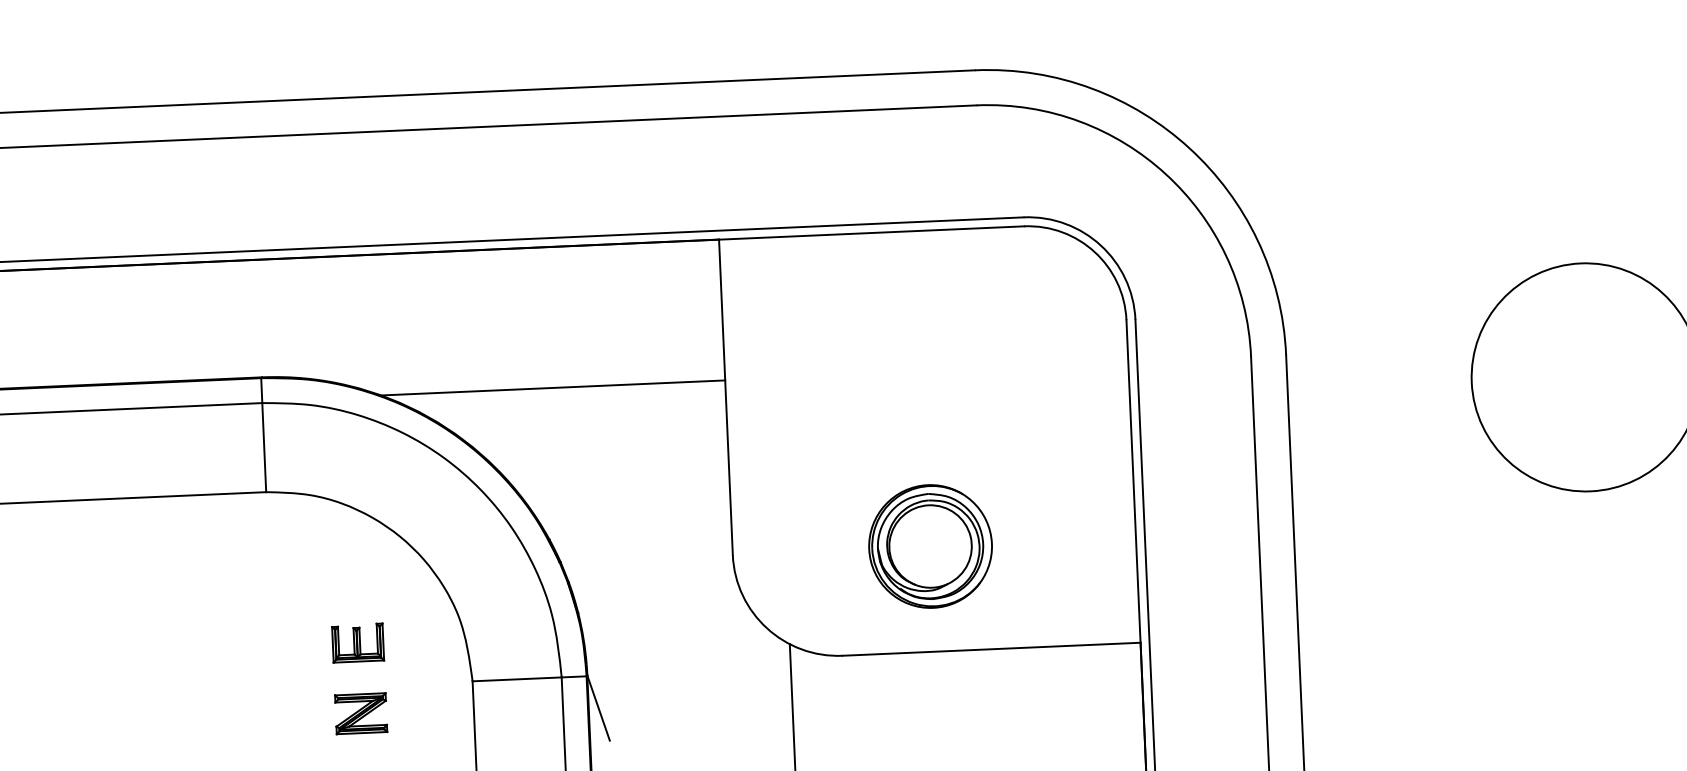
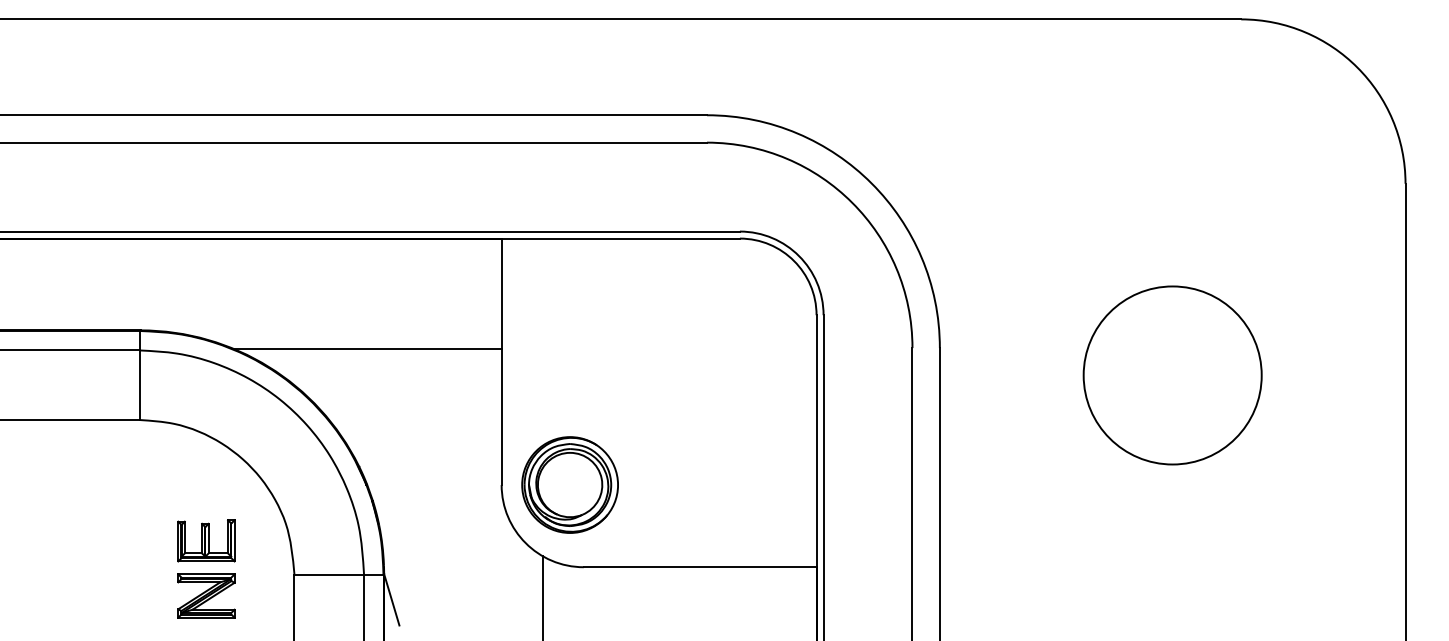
part: (929, 545) -> (569, 484), moved
part: (358, 642) -> (206, 540), size x1.43
part: (361, 713) -> (206, 595), size x1.43

